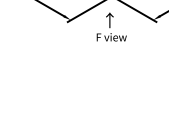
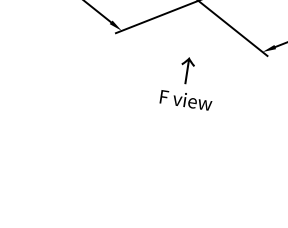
text: (111, 26) -> (188, 81), moved

